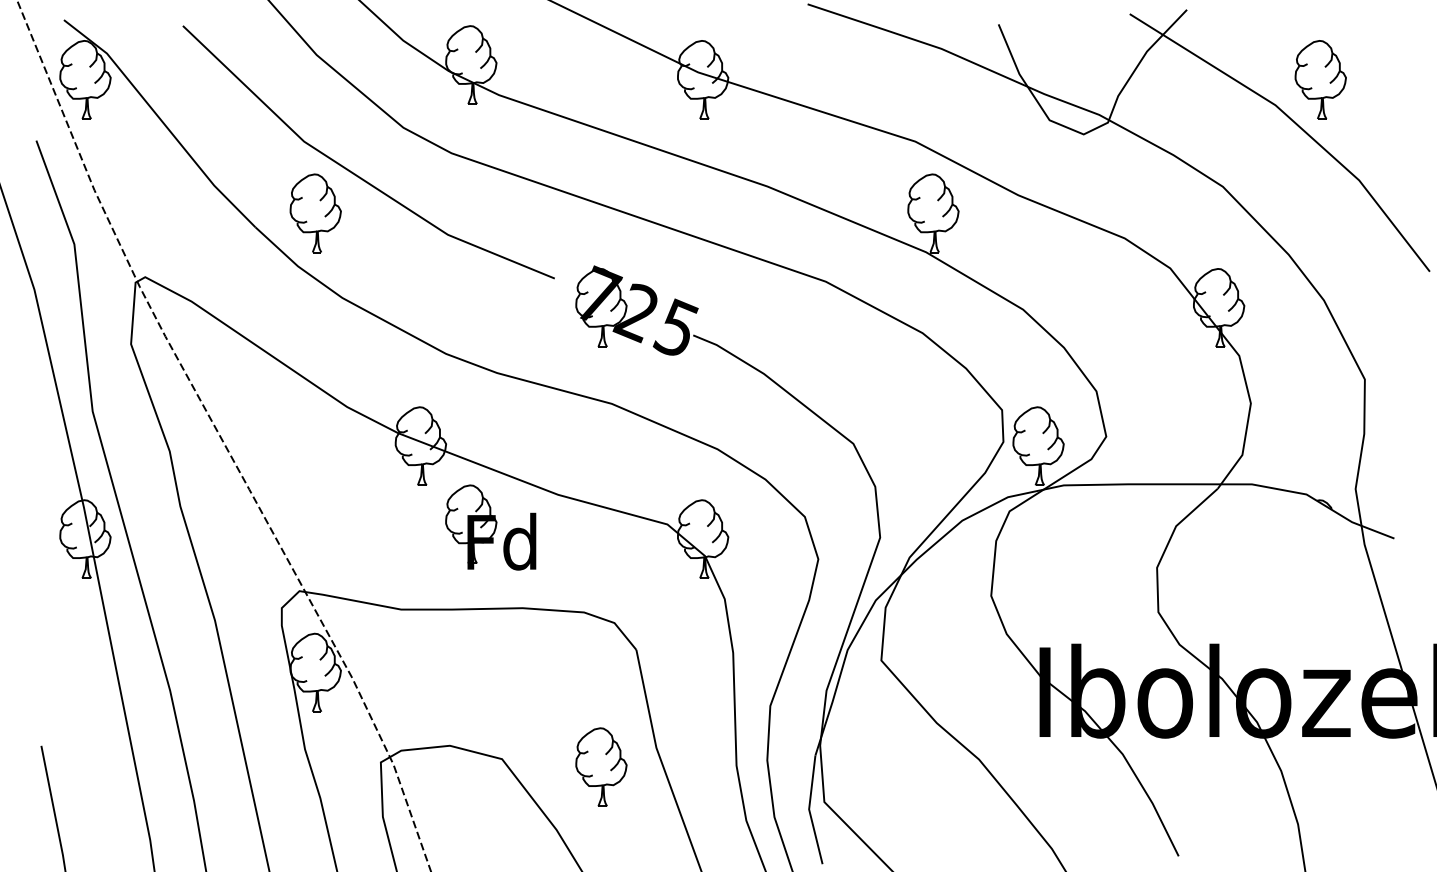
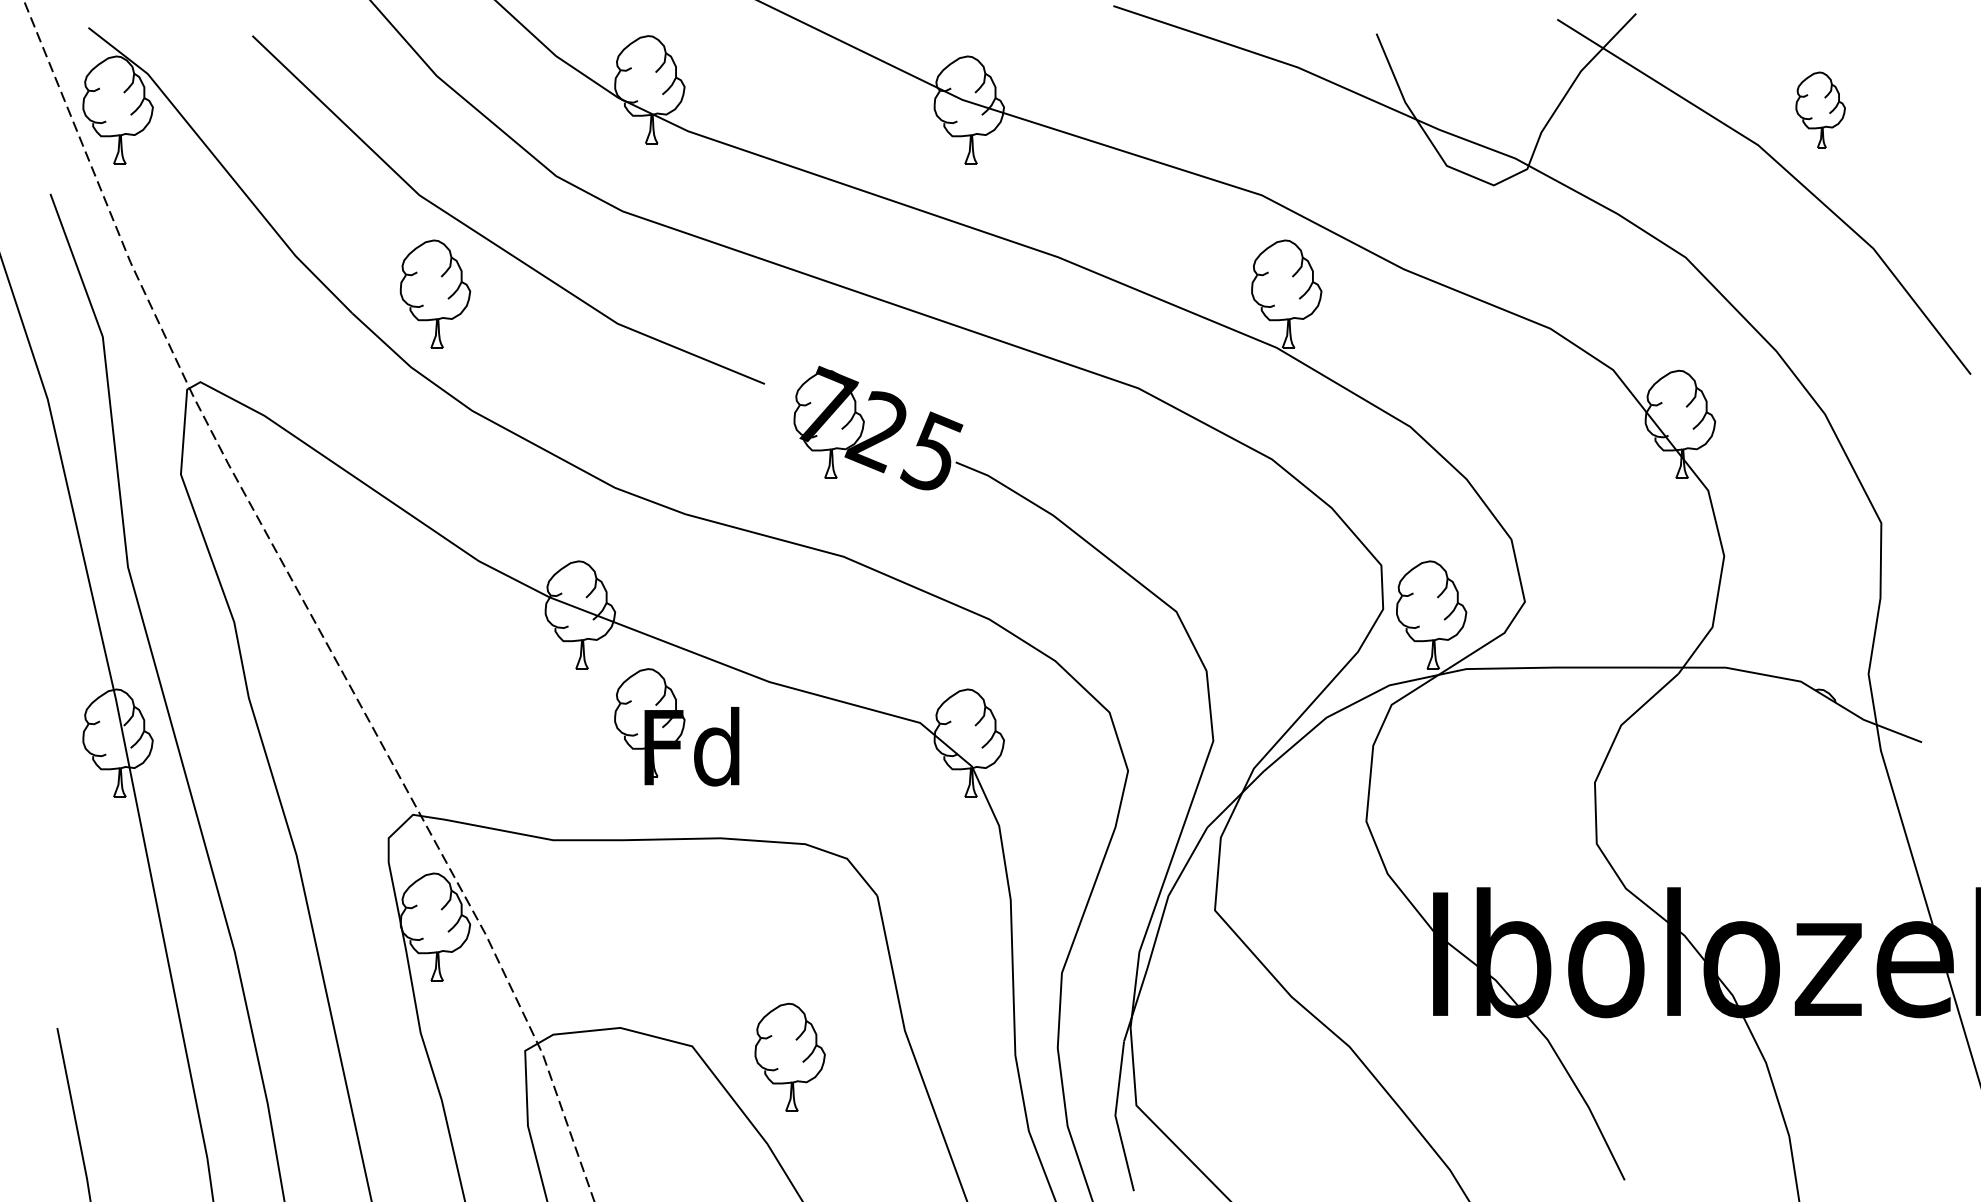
part: (1320, 79) -> (1820, 109), size x0.7
part: (600, 766) -> (789, 1056), moved

